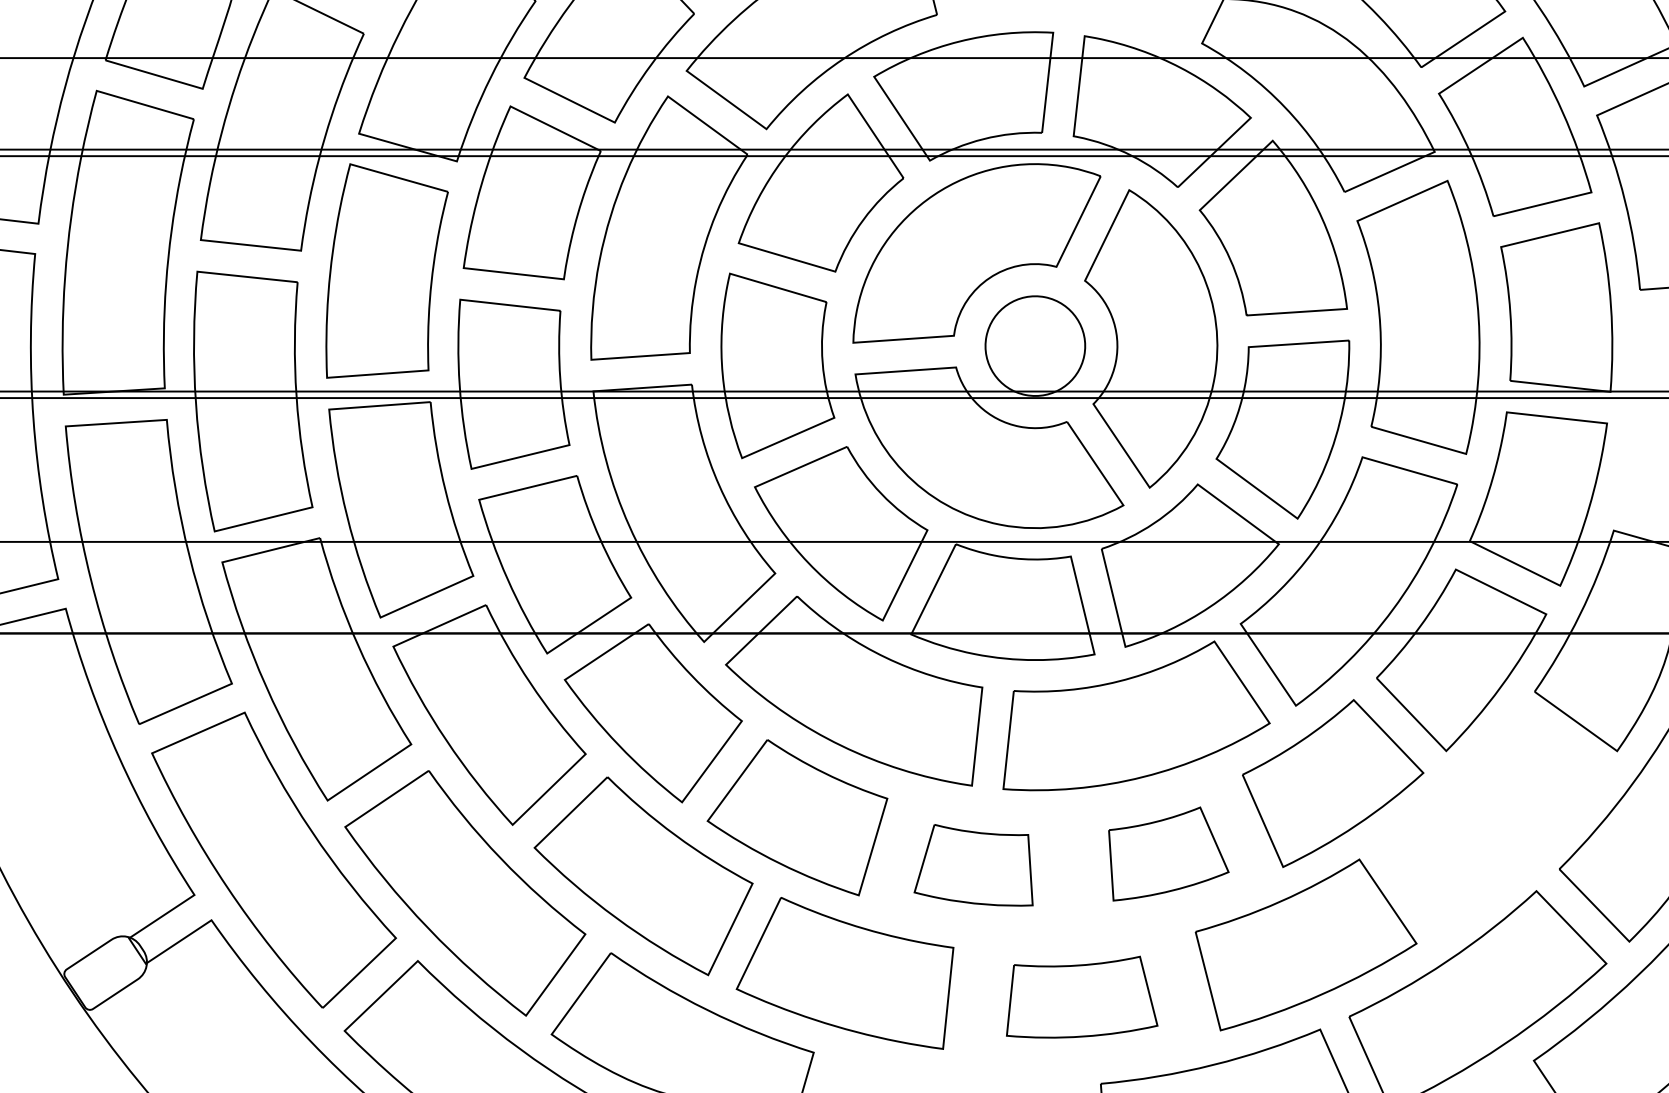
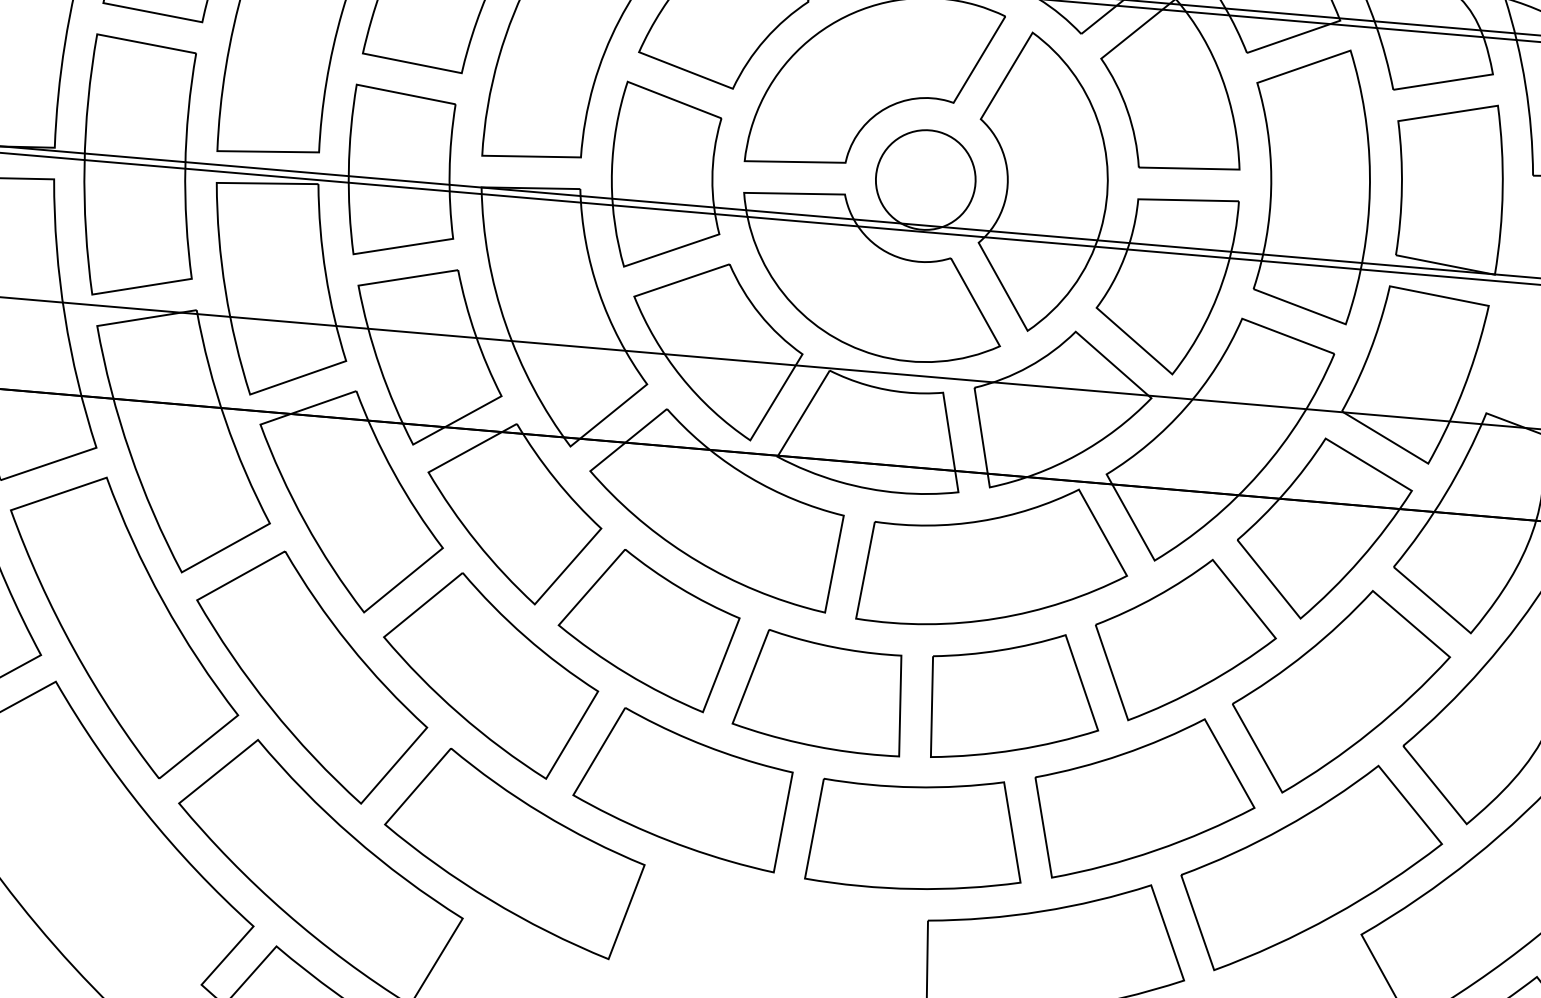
part: (1492, 821) -> (1340, 692), added
part: (1168, 853) -> (1015, 696), size x1.43
part: (973, 864) -> (819, 691), size x1.43
part: (1081, 996) -> (916, 831), size x1.43

